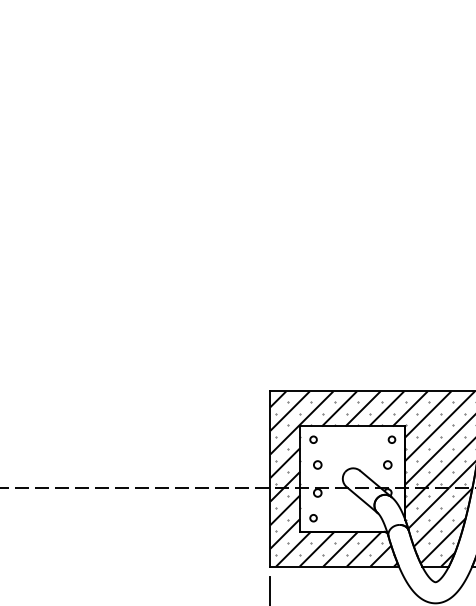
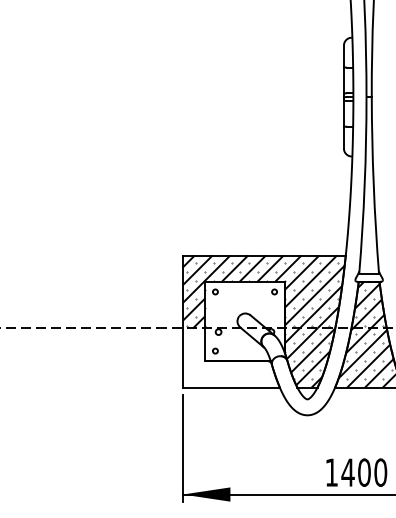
circle: (317, 464) -> (218, 310), removed
circle: (387, 464) -> (271, 310), removed
hatch: (333, 526) -> (230, 357), removed

